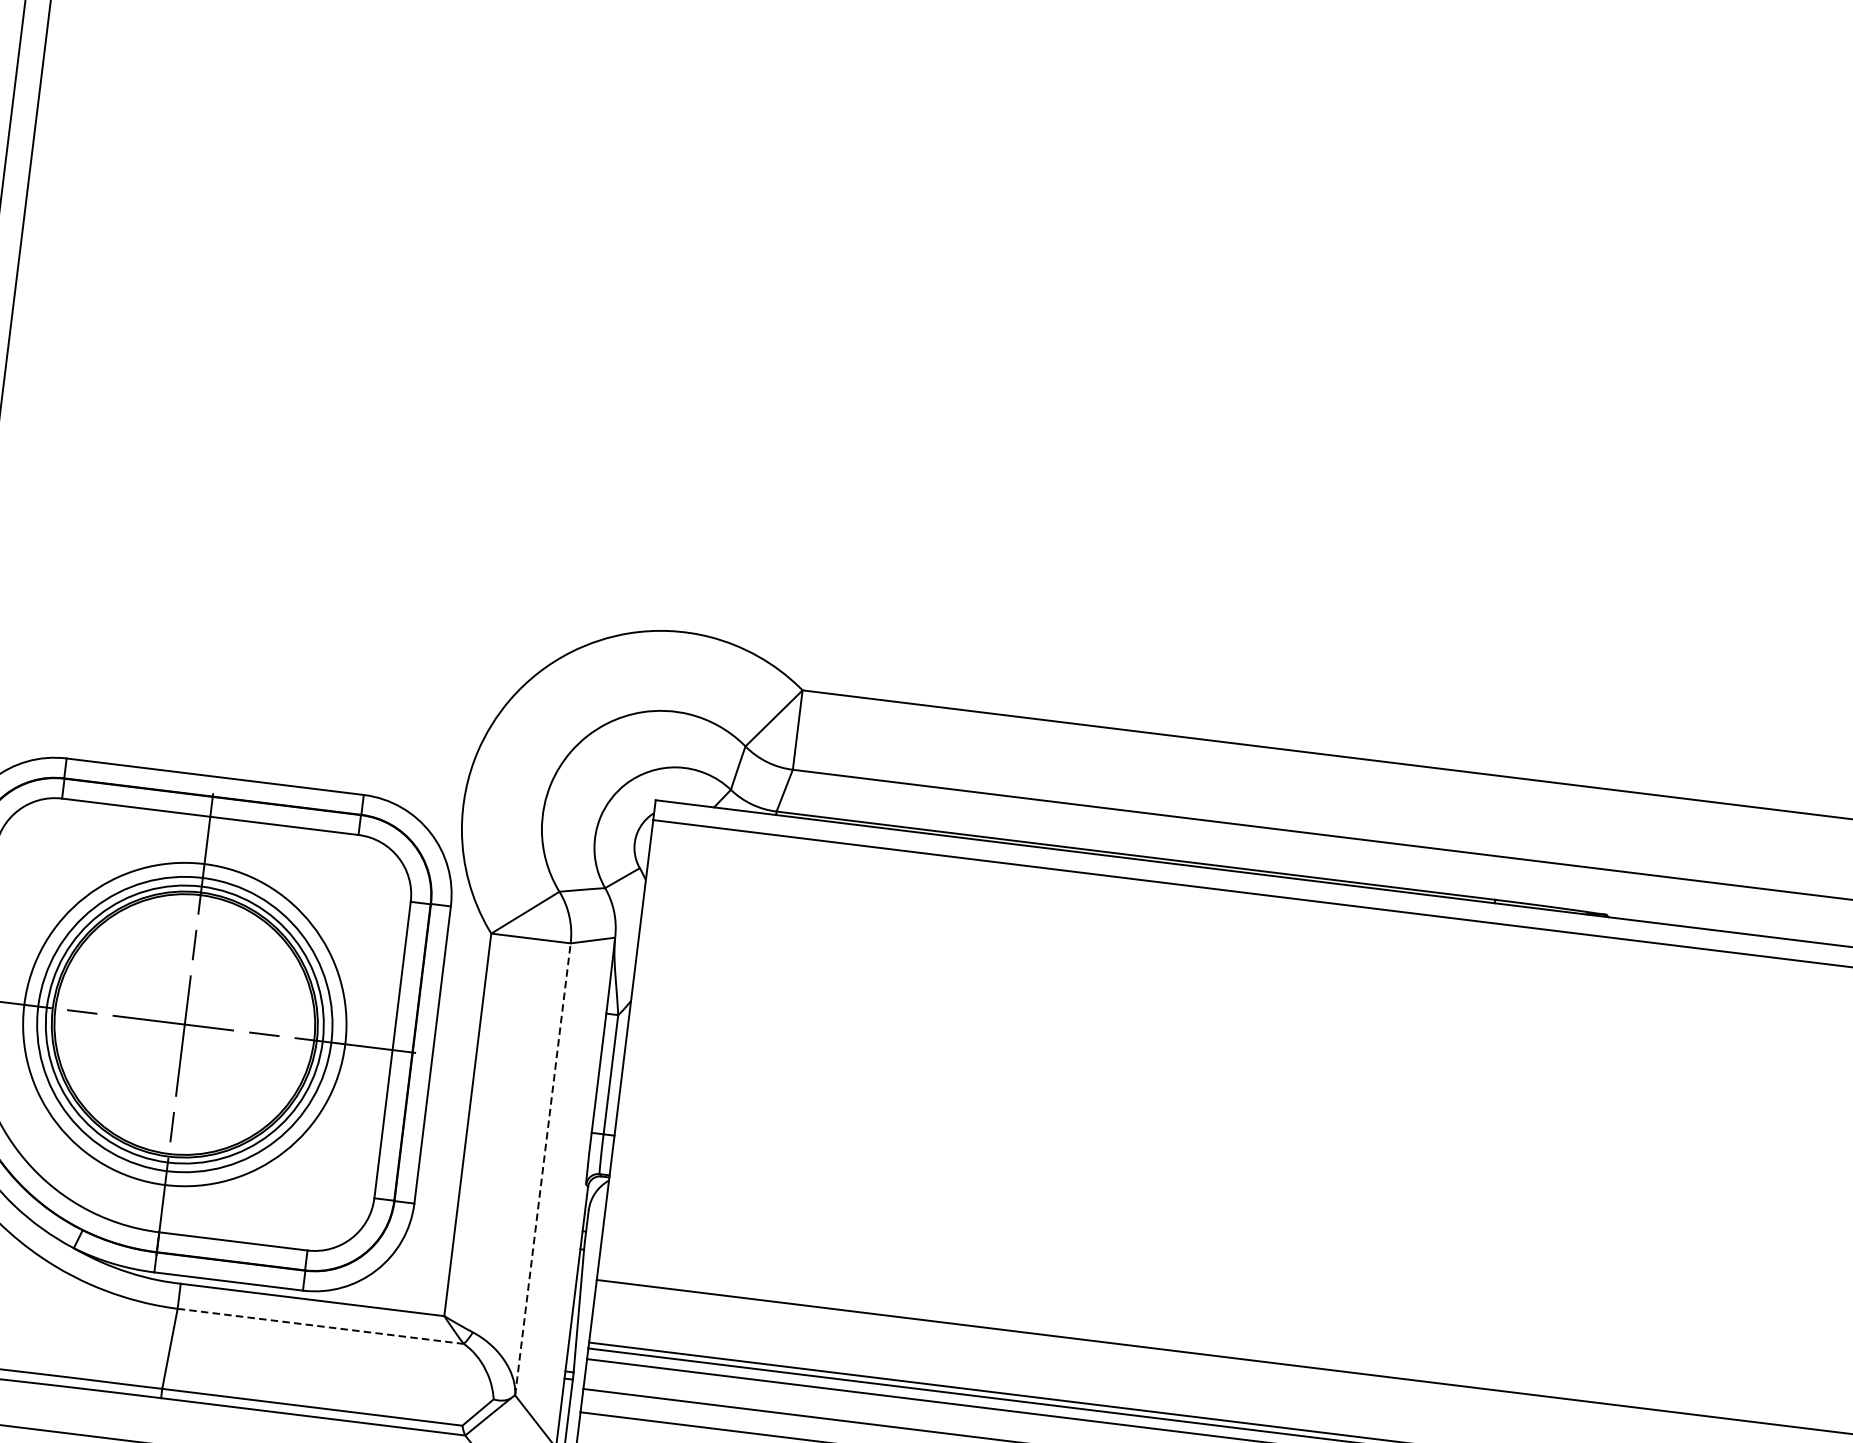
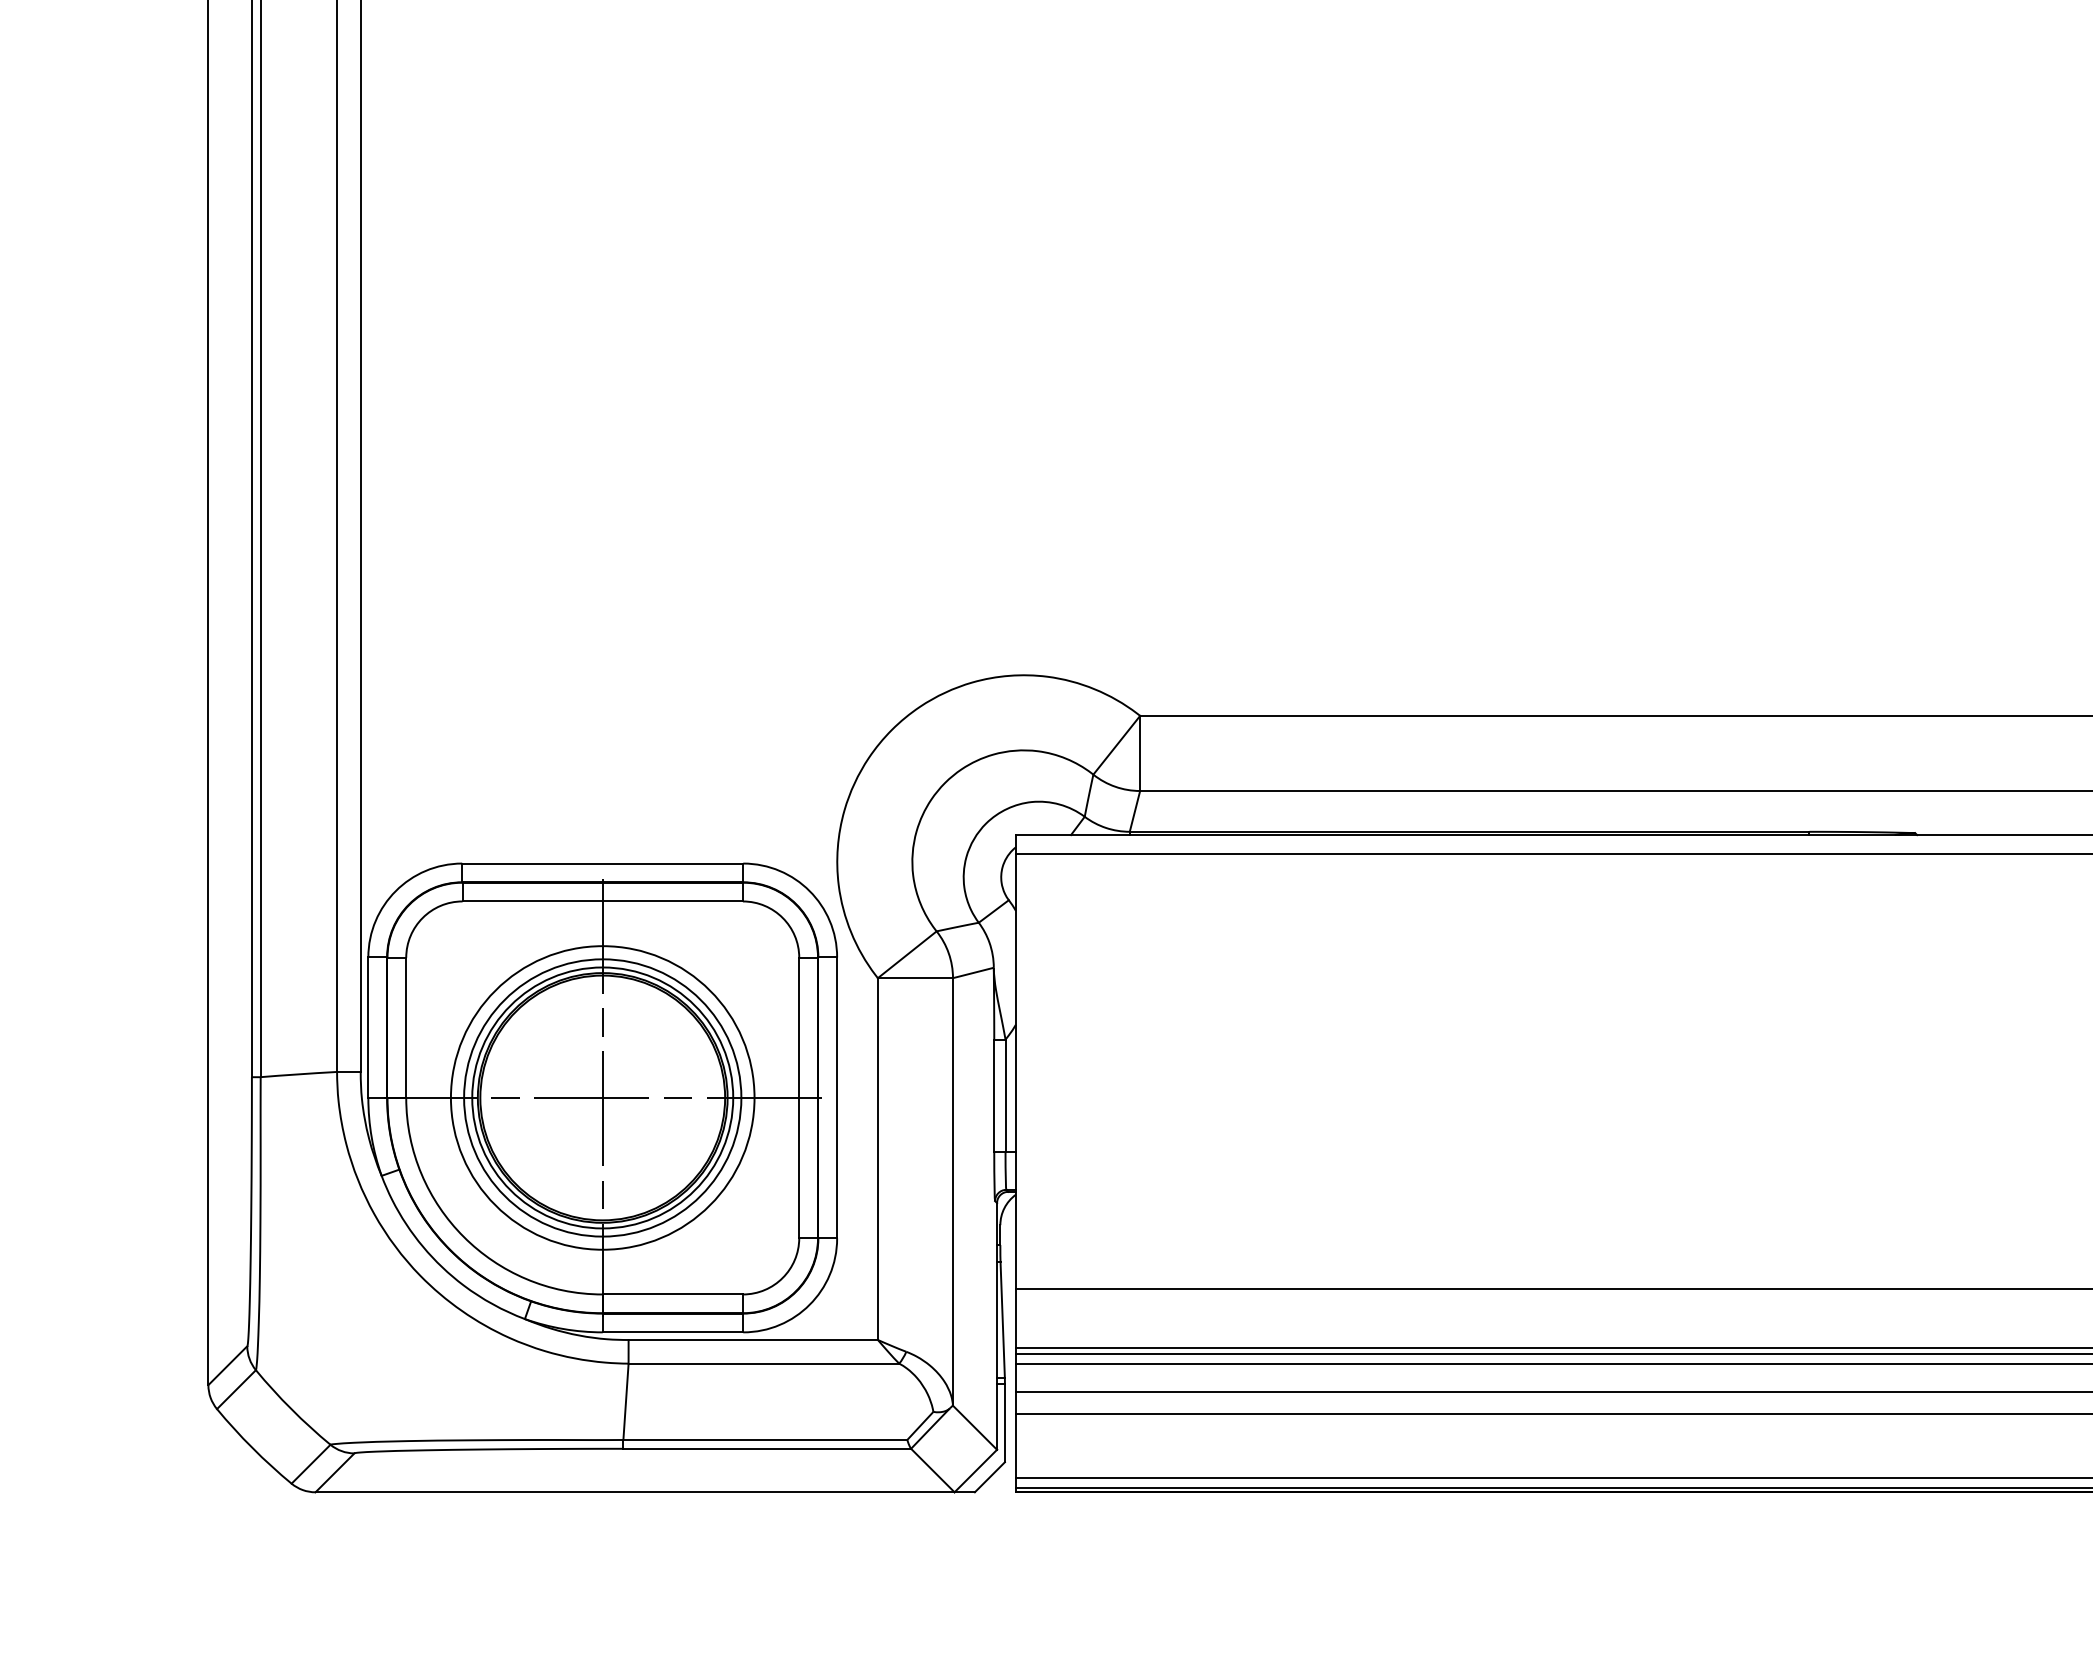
line: (543, 1168) -> (953, 1191), dashed -> solid
line: (321, 1326) -> (764, 1363), dashed -> solid

